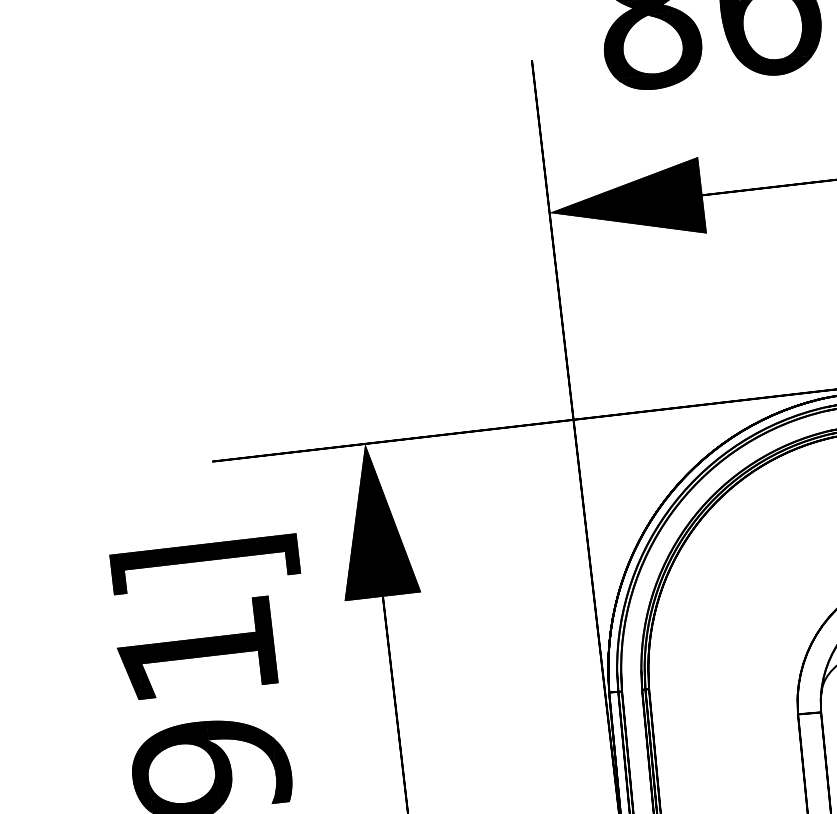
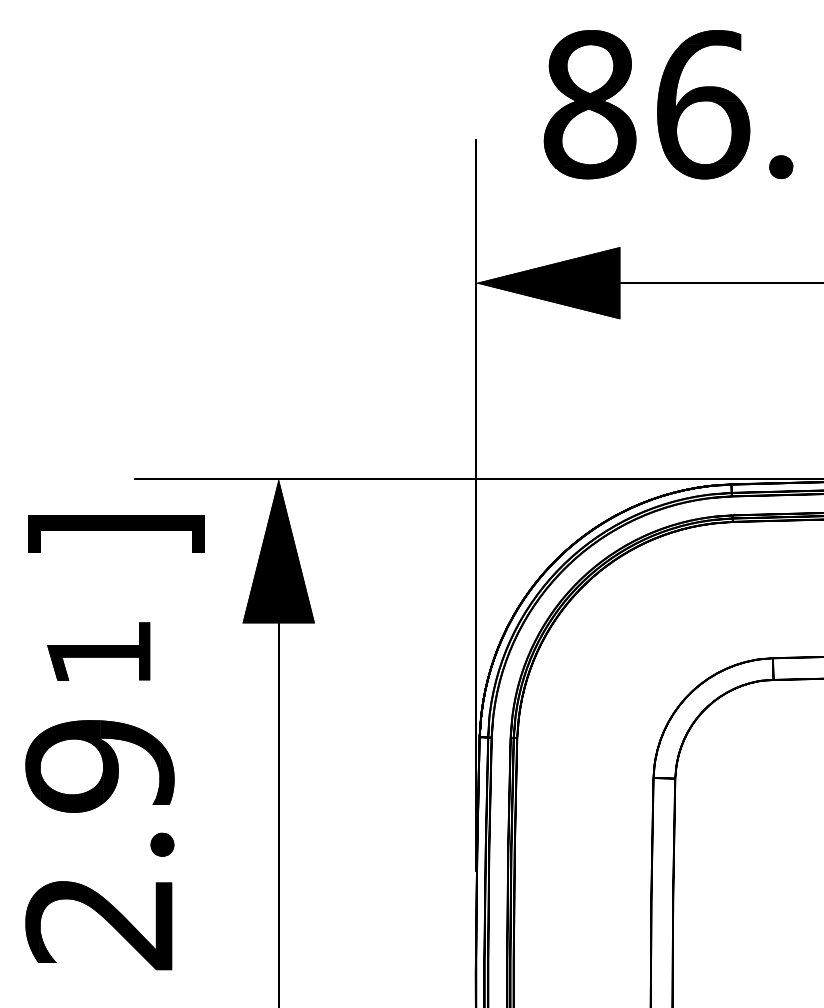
part: (205, 563) -> (116, 533), moved
part: (195, 648) -> (98, 651), size x0.7

